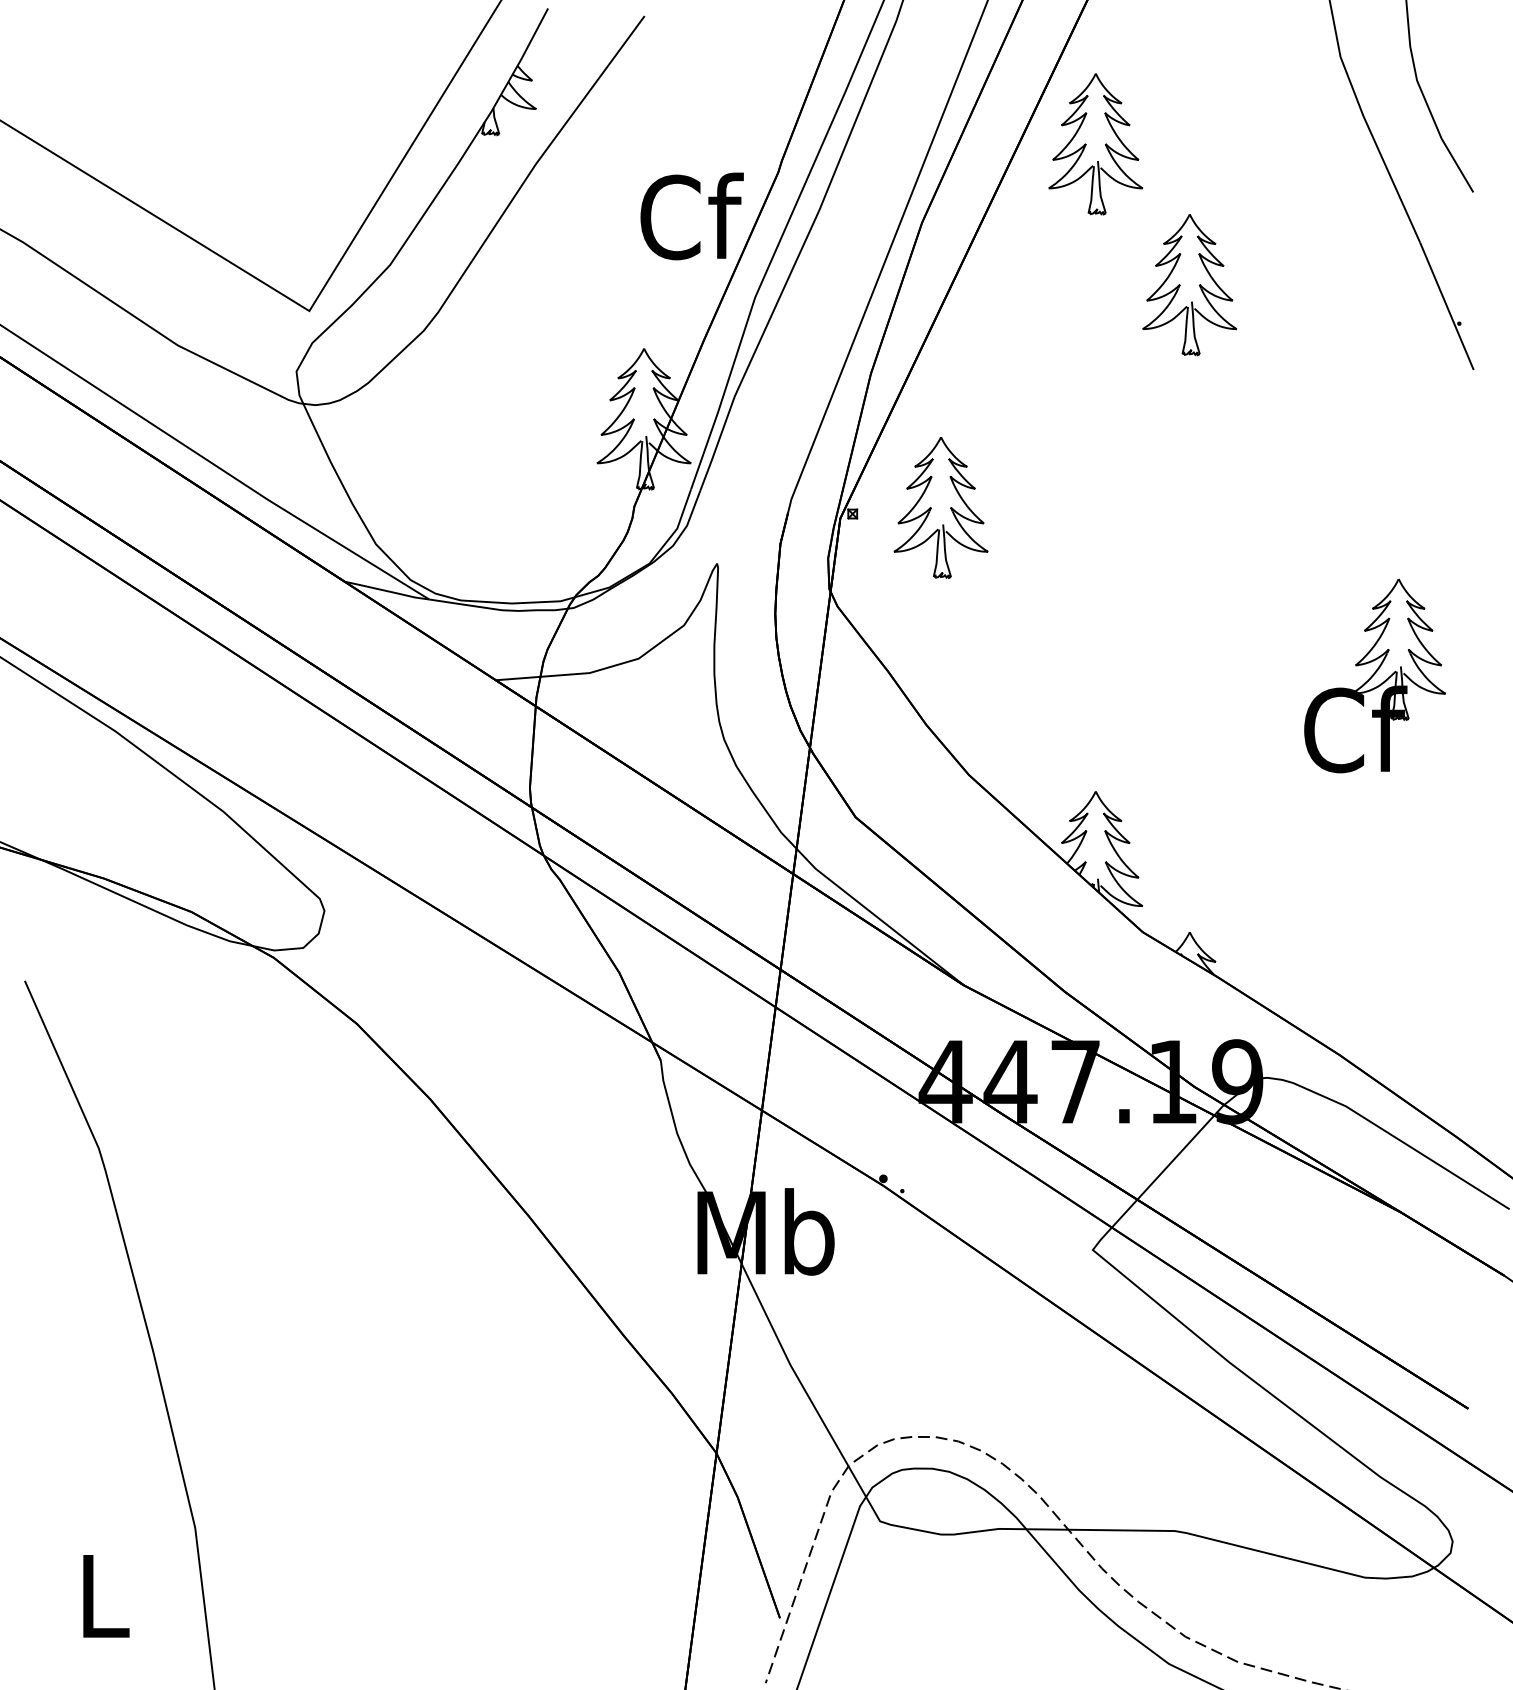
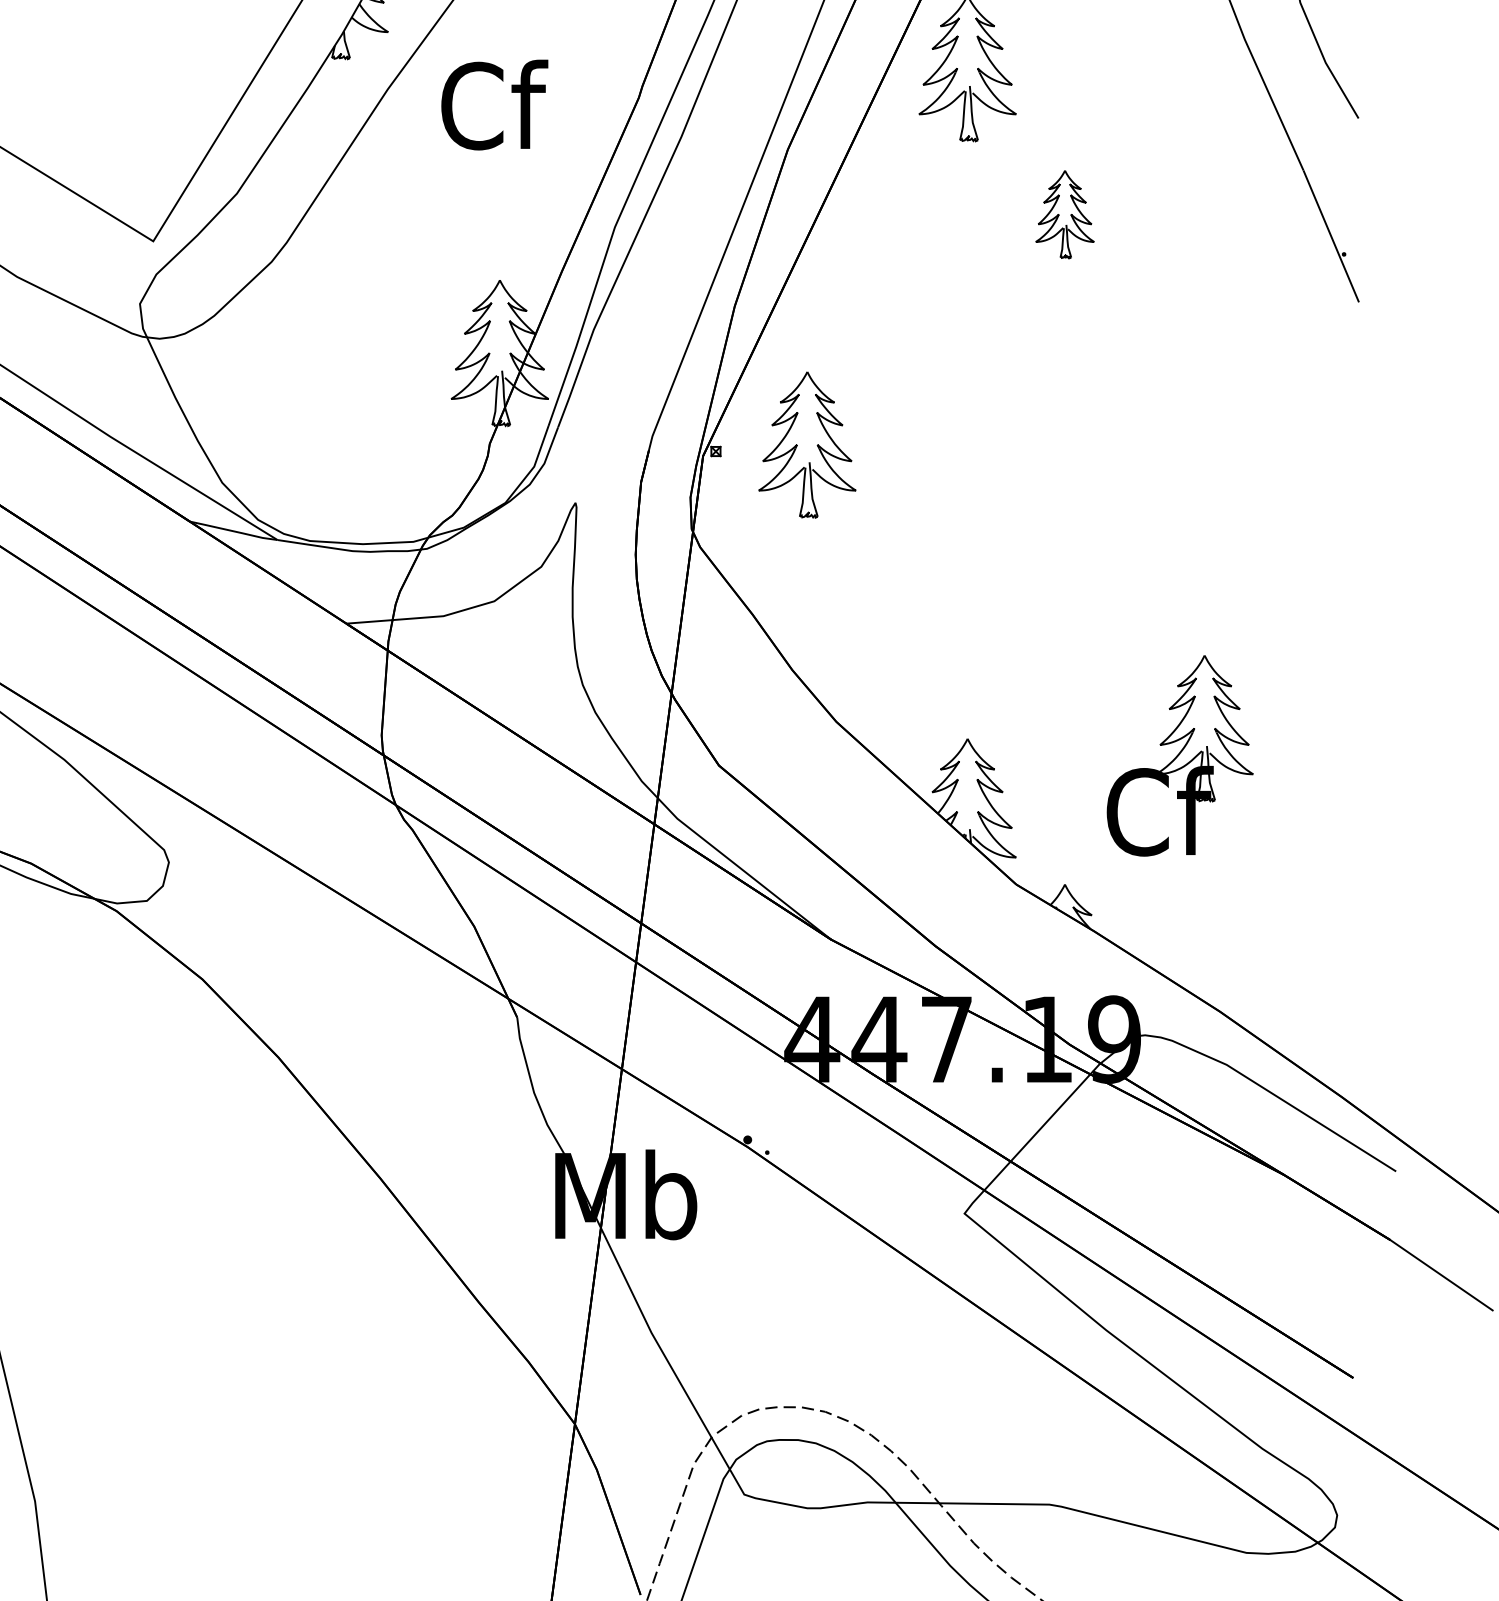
text: (691, 216) -> (494, 105), moved
part: (1189, 285) -> (1064, 214), size x0.6
part: (1374, 675) -> (1179, 755), moved

